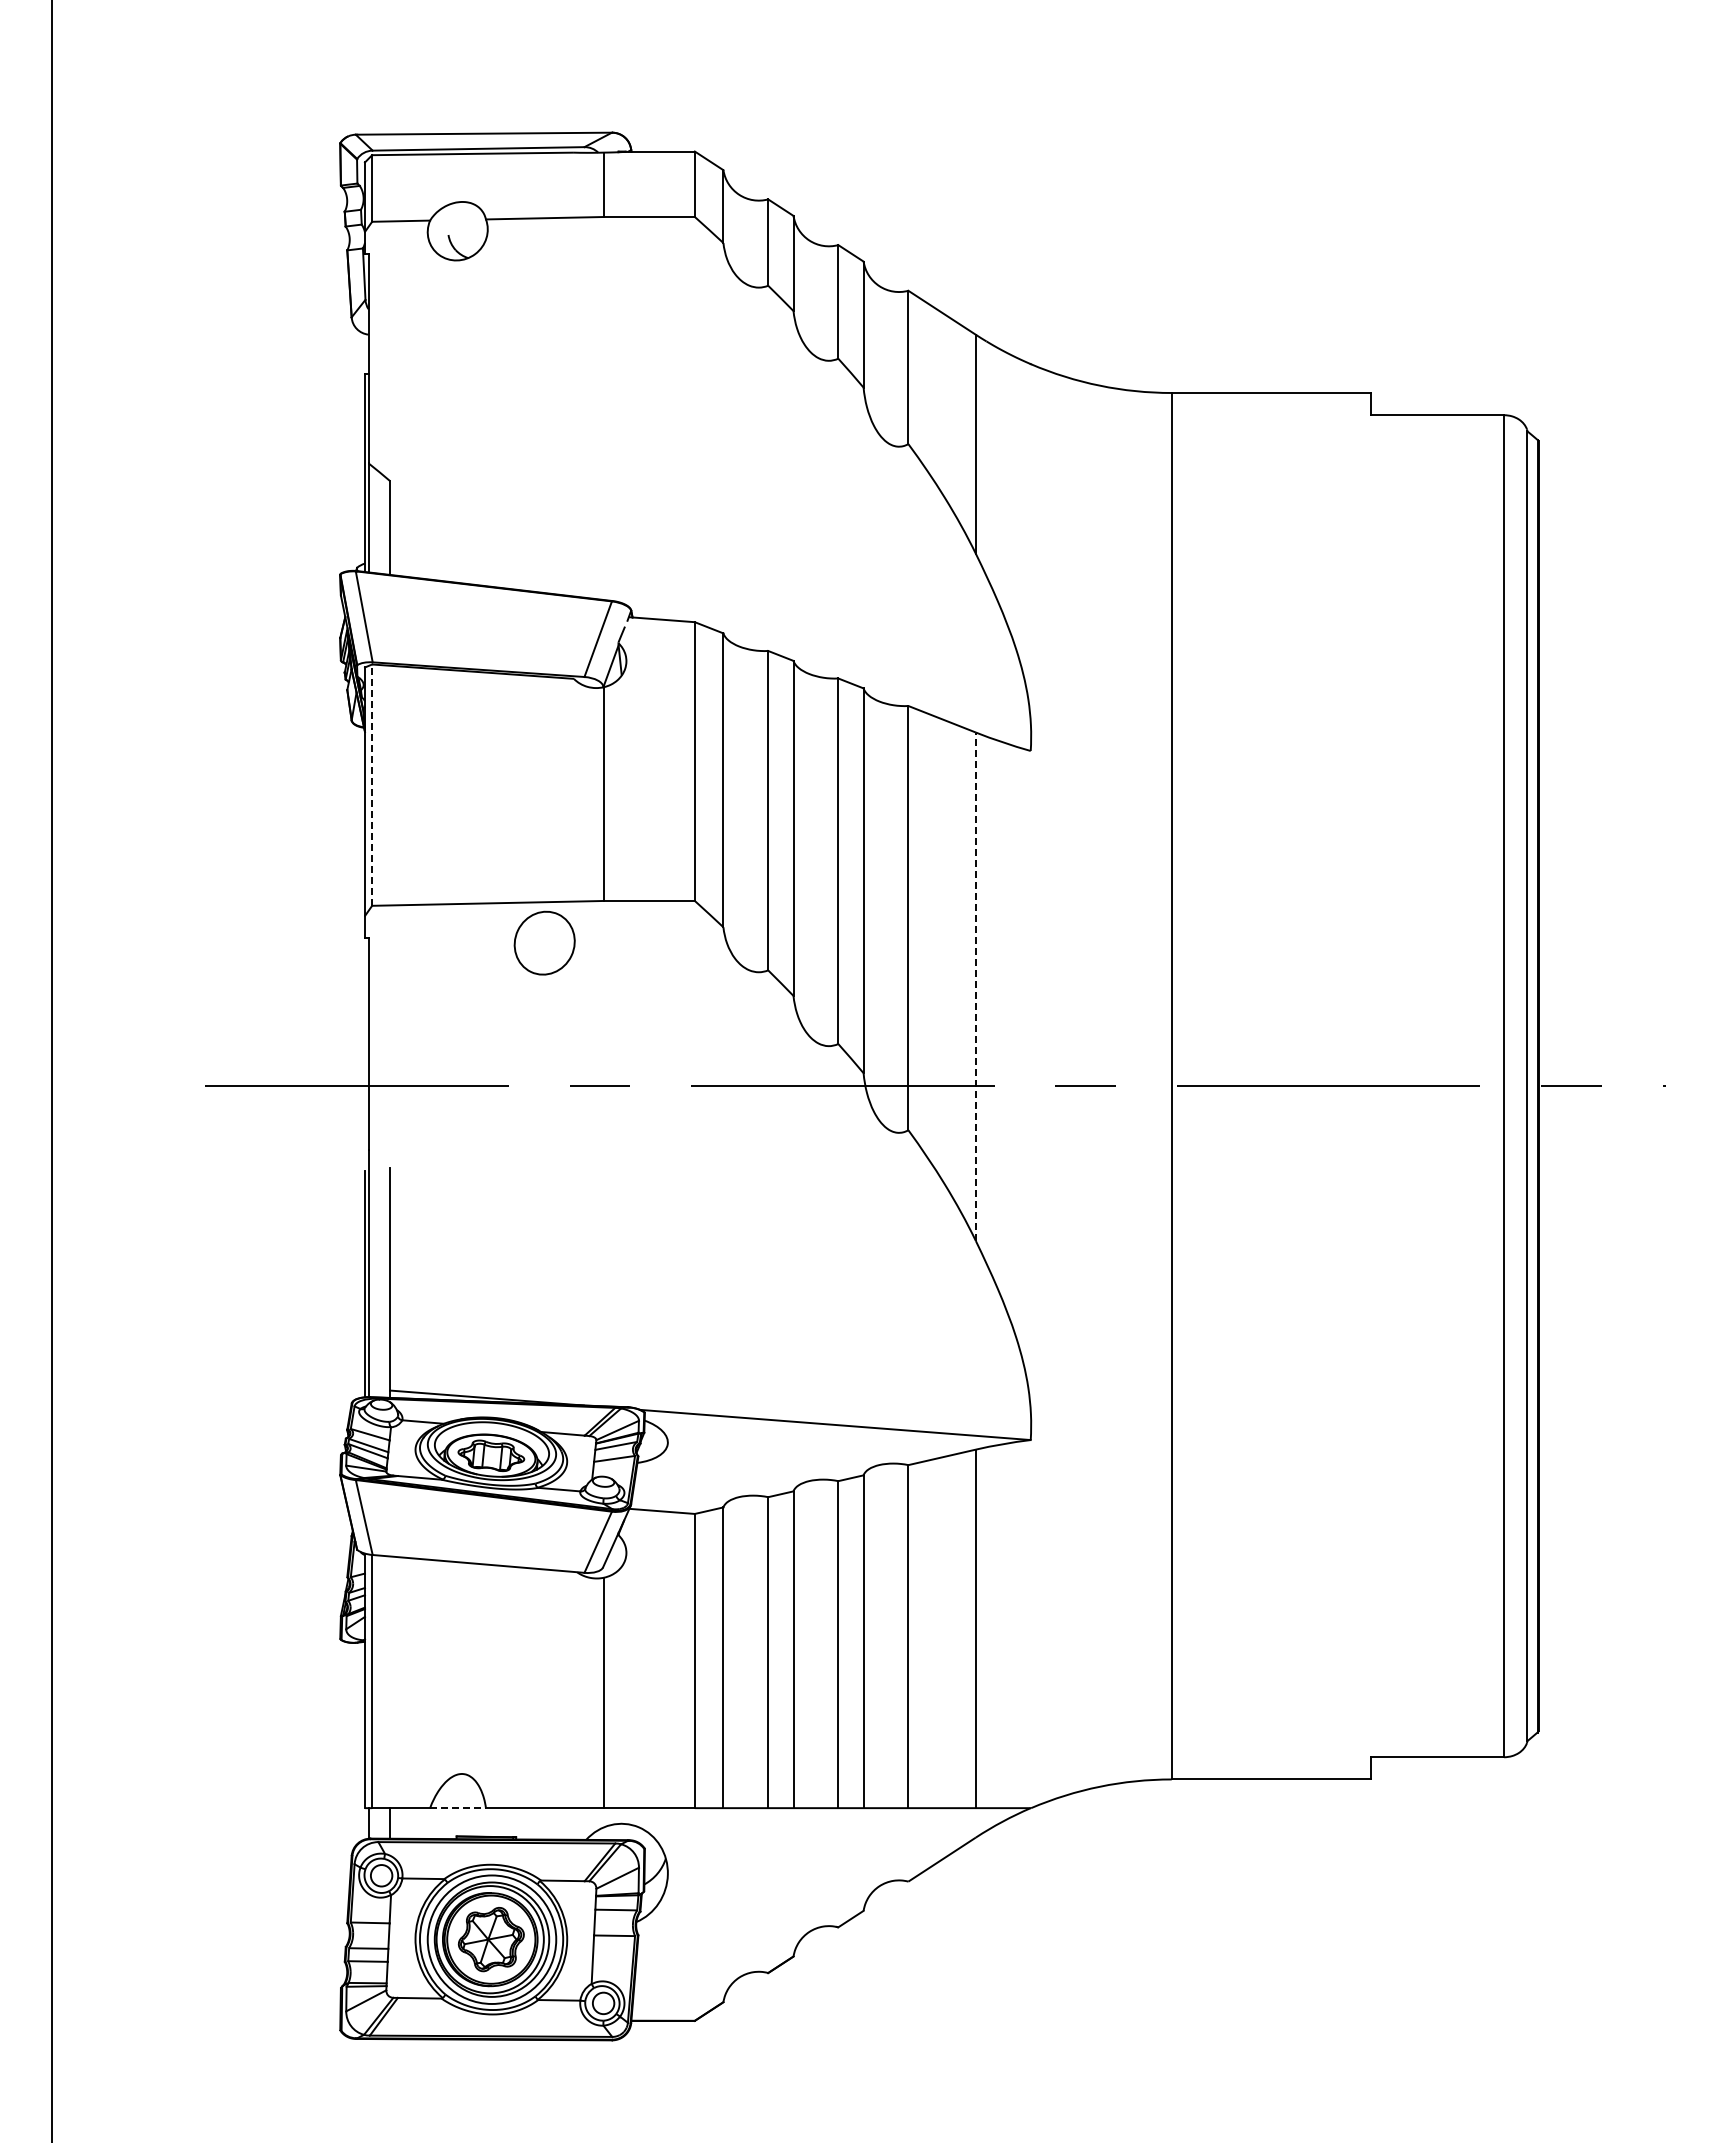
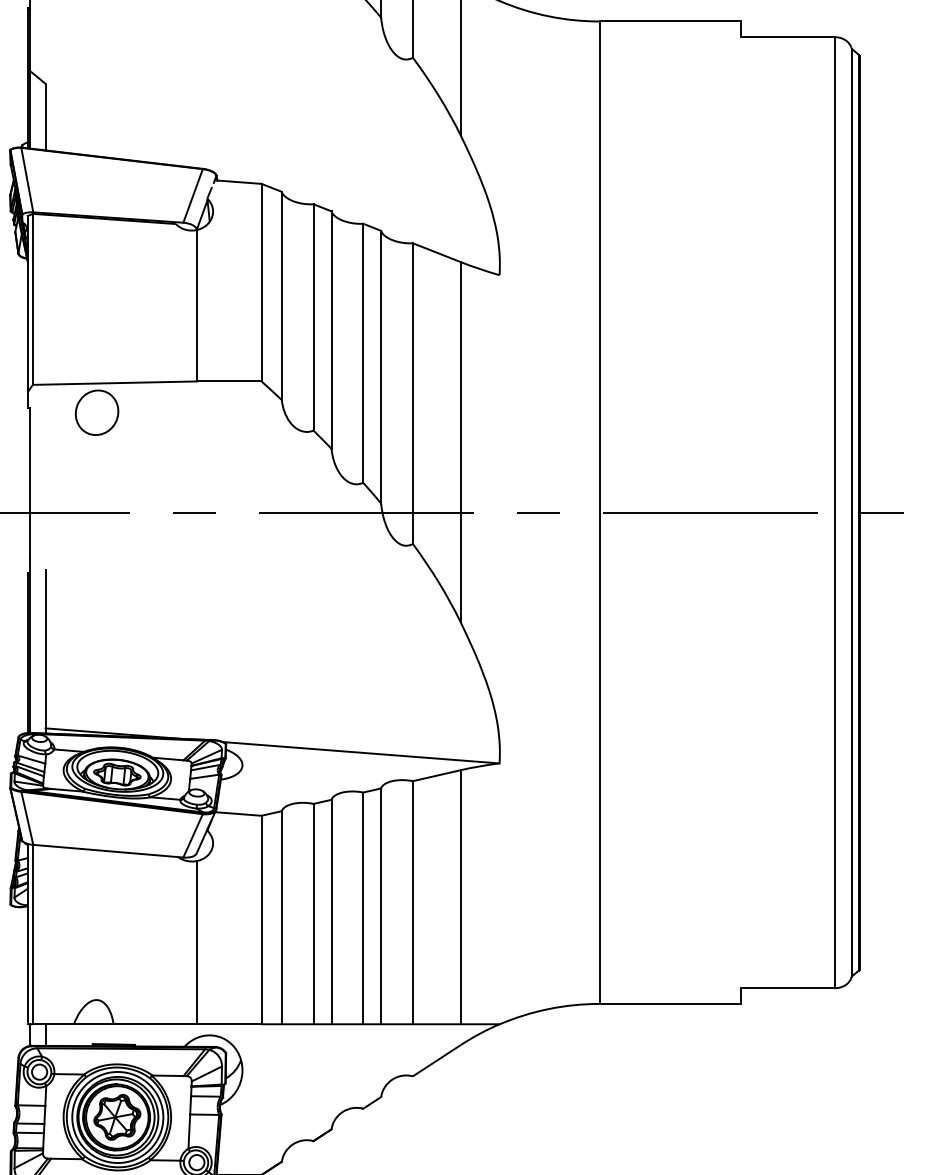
line: (372, 785) -> (33, 299), dashed -> solid
part: (544, 942) -> (96, 412), moved
line: (975, 986) -> (460, 442), dashed -> solid
line: (458, 1808) -> (94, 1024), dashed -> solid

